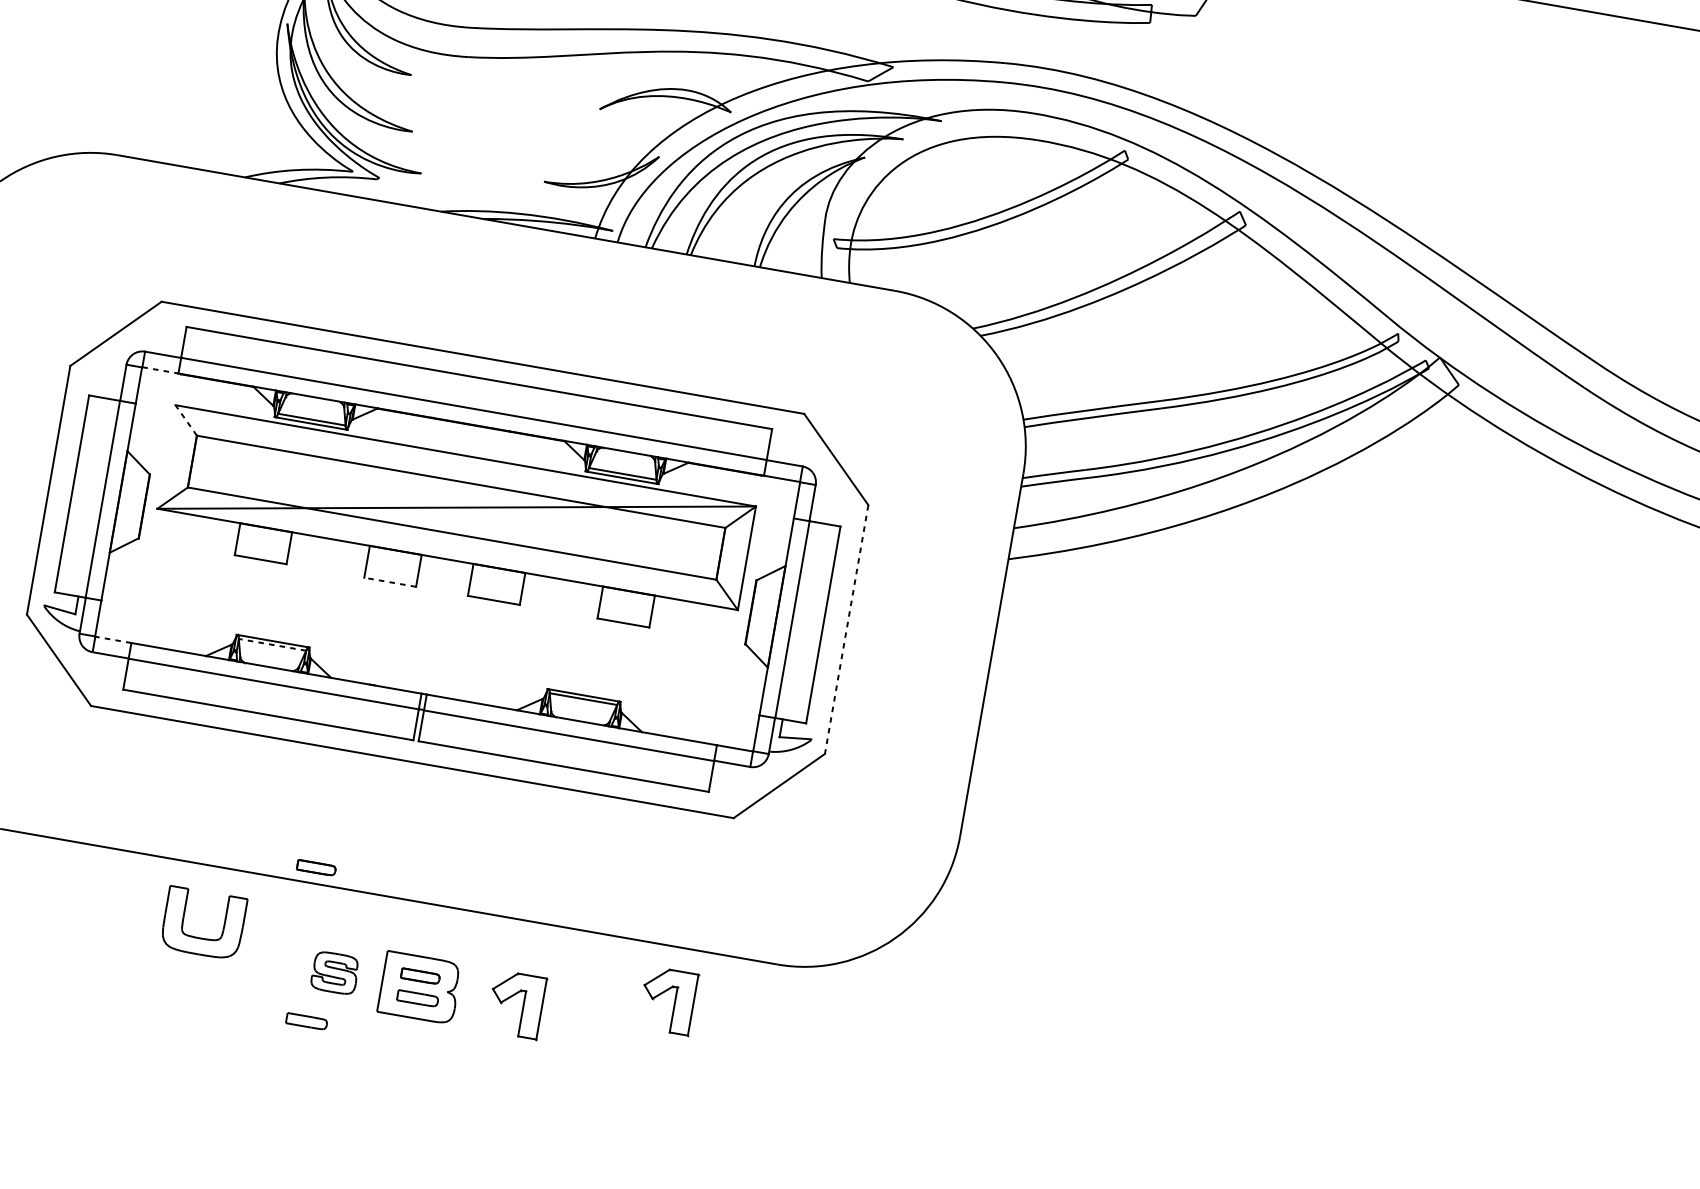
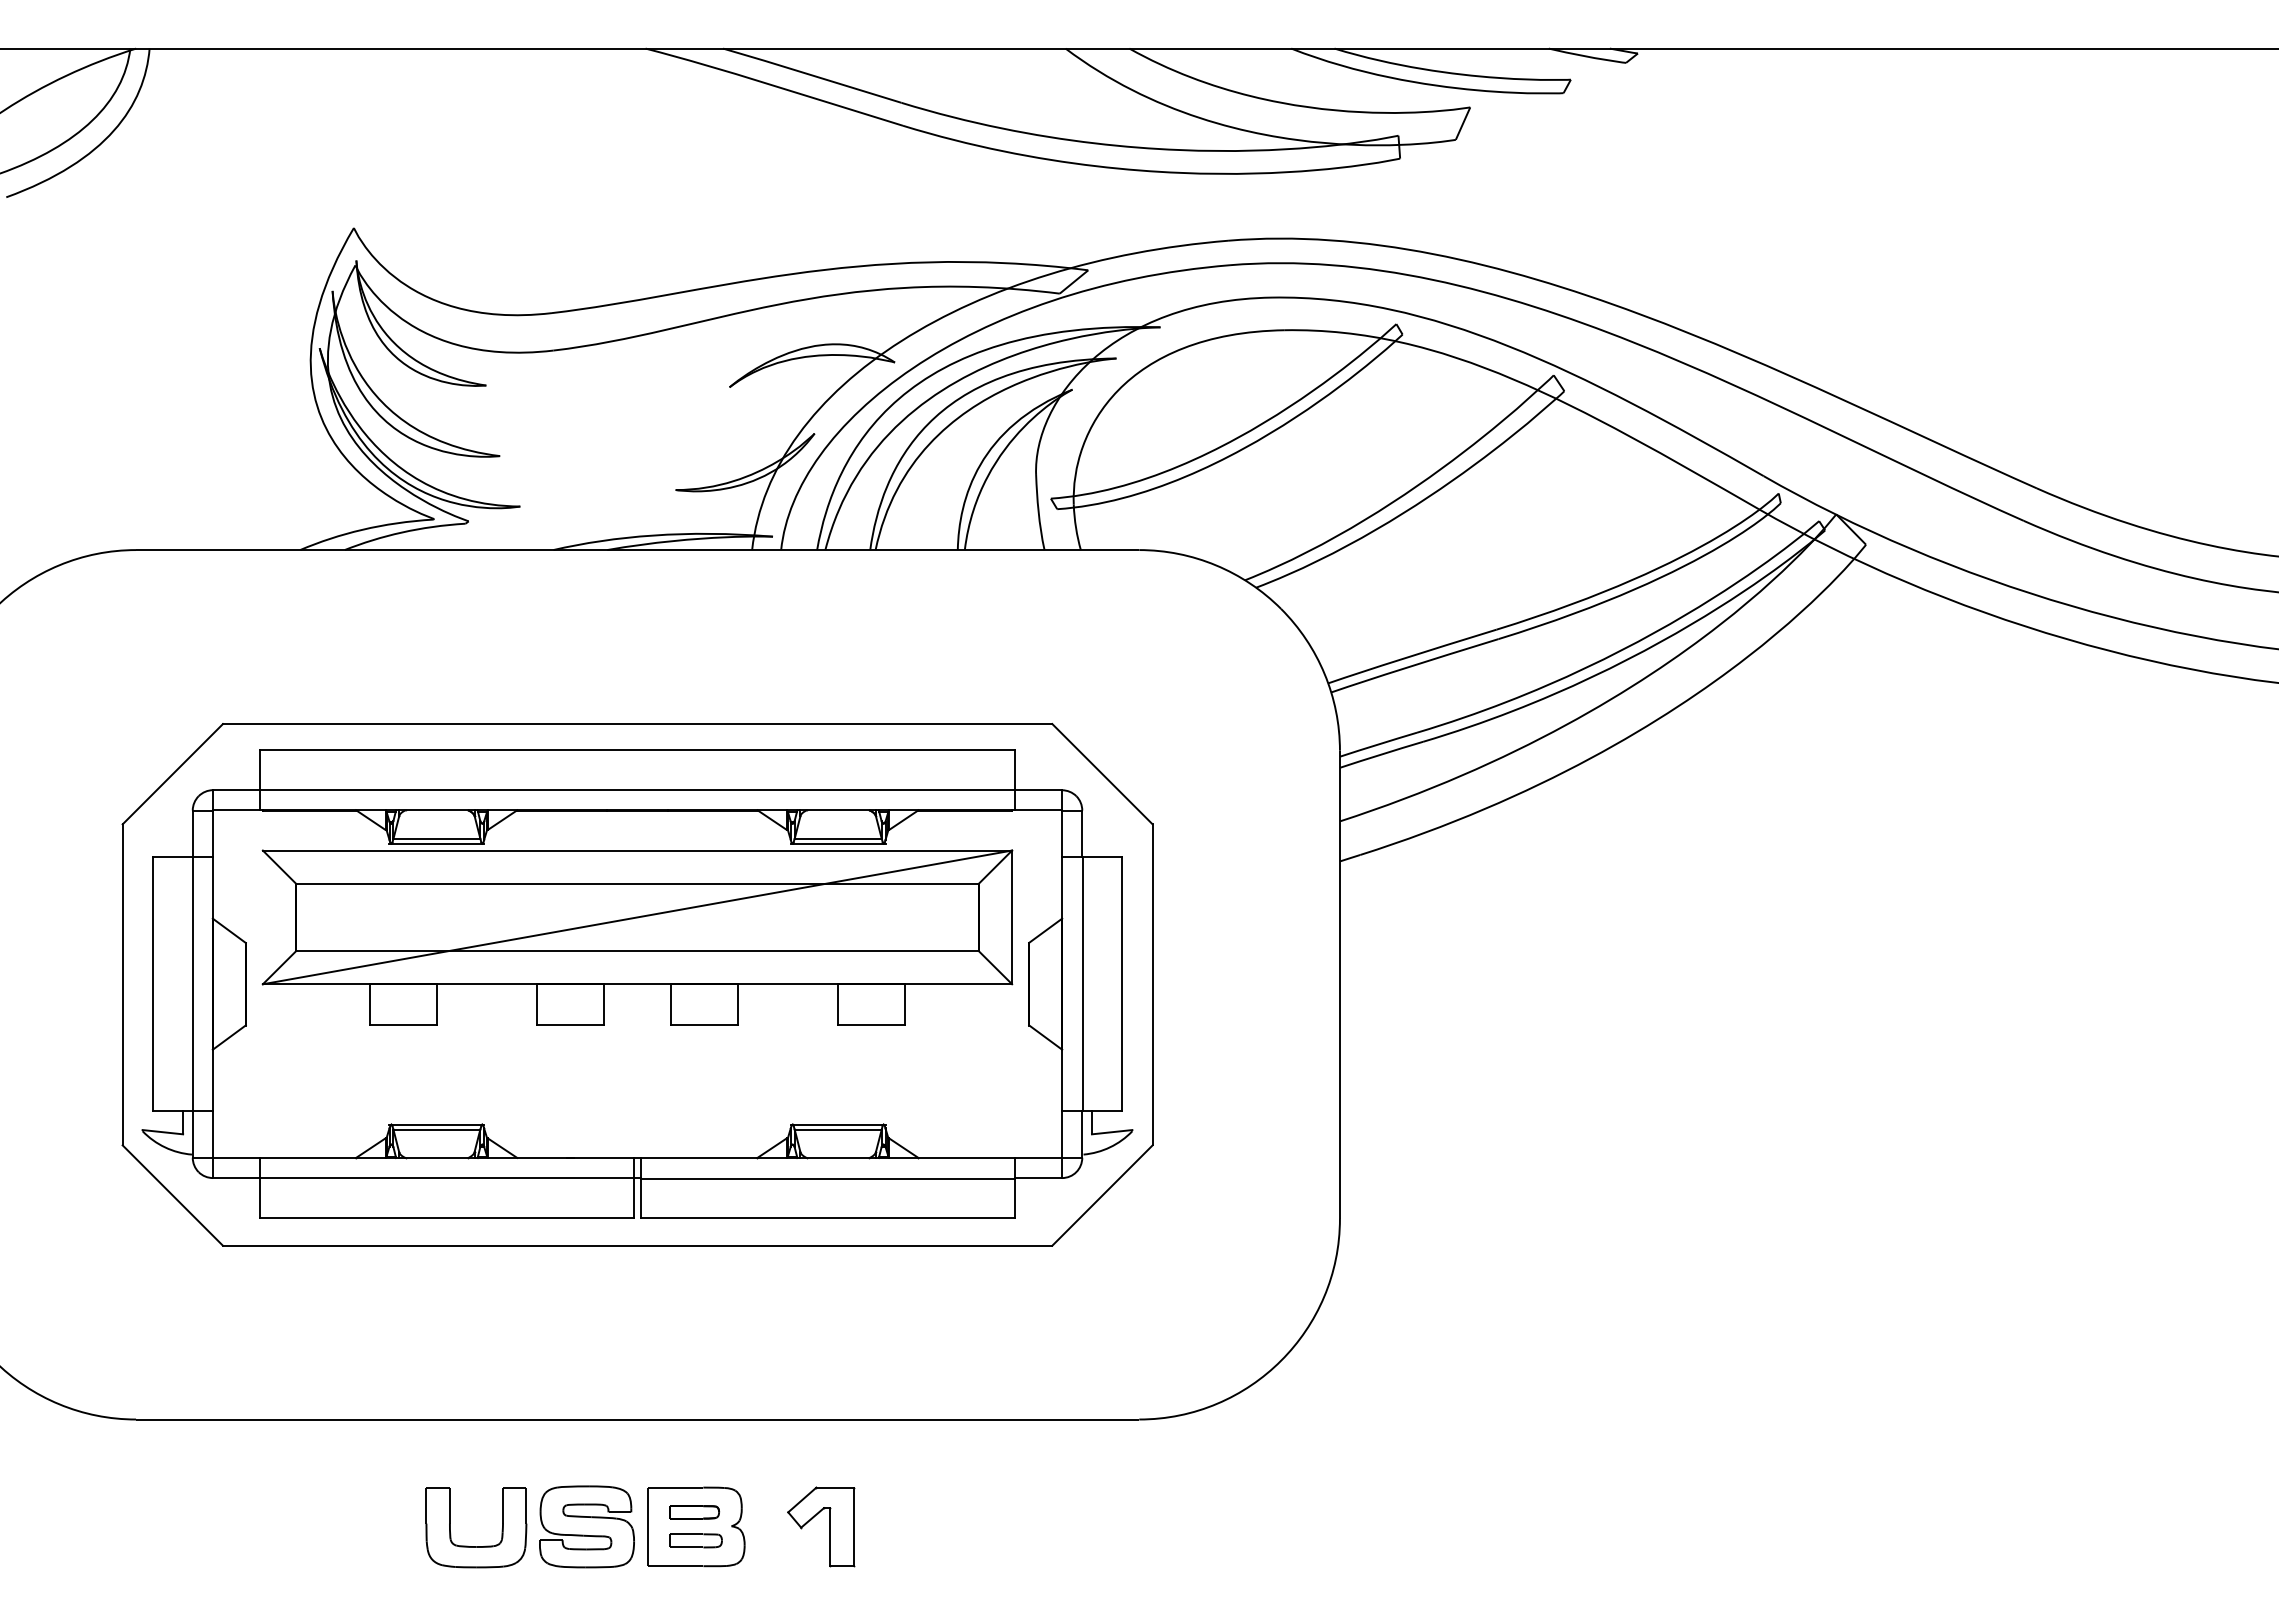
line: (160, 370) -> (236, 810), dashed -> solid
line: (186, 420) -> (279, 867), dashed -> solid
line: (390, 582) -> (570, 1025), dashed -> solid
line: (846, 629) -> (1152, 984), dashed -> solid
line: (112, 640) -> (235, 1158), dashed -> solid
line: (272, 644) -> (436, 1129), dashed -> solid
part: (316, 868) -> (540, 1399), removed
part: (201, 938) -> (476, 1546), moved
part: (334, 972) -> (586, 1526), size x1.67
part: (674, 1001) -> (1018, 1488), removed
part: (306, 1021) -> (561, 1593), removed

